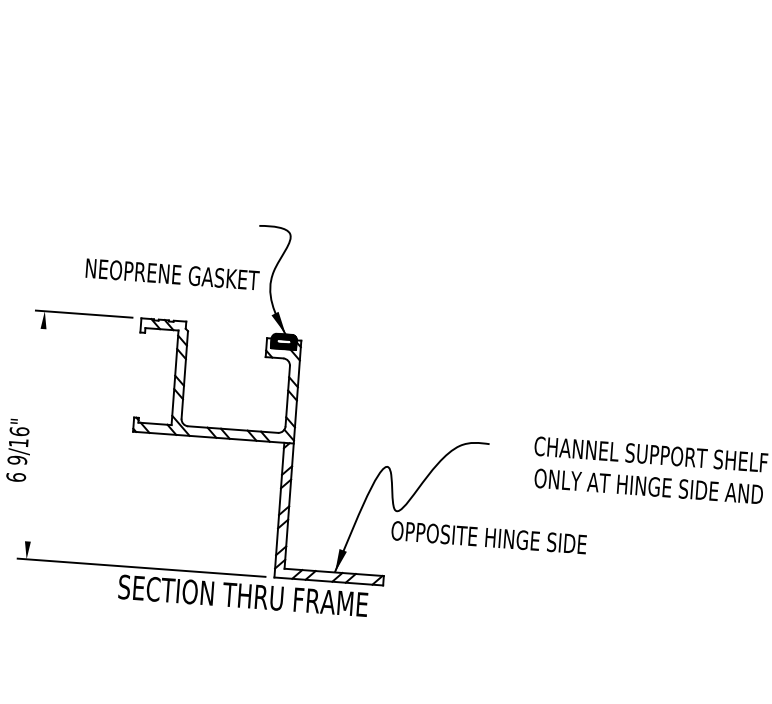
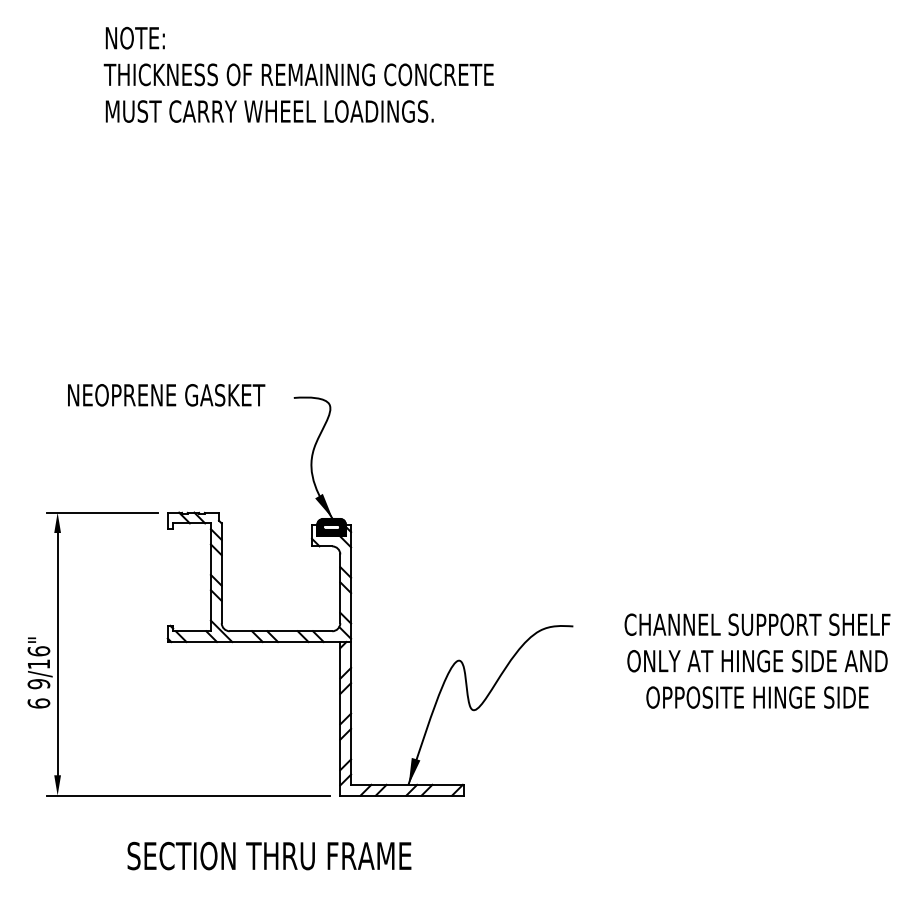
text: (172, 274) -> (166, 395), moved
line: (35, 435) -> (57, 654), added
text: (489, 537) -> (757, 697), moved
text: (243, 595) -> (269, 855), moved

